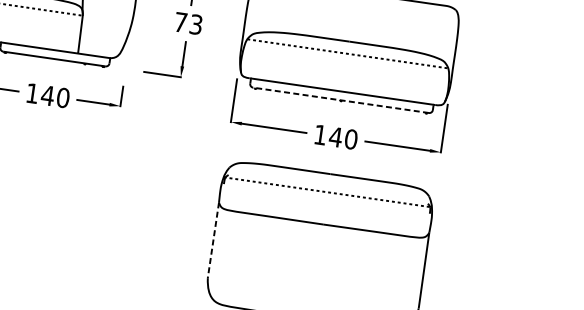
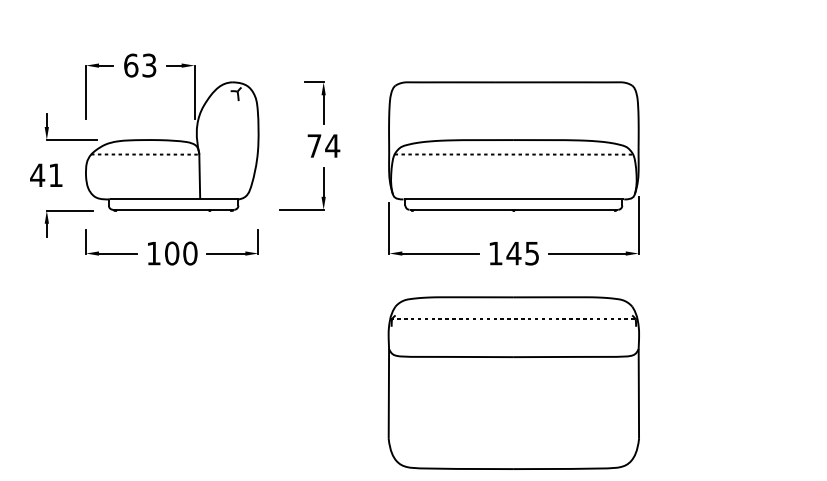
text: (195, 25) -> (332, 146), 73 -> 74
text: (47, 95) -> (171, 253), 140 -> 100
line: (340, 100) -> (513, 209), dashed -> solid
text: (351, 139) -> (532, 253), 140 -> 145
line: (213, 239) -> (388, 393), dashed -> solid

